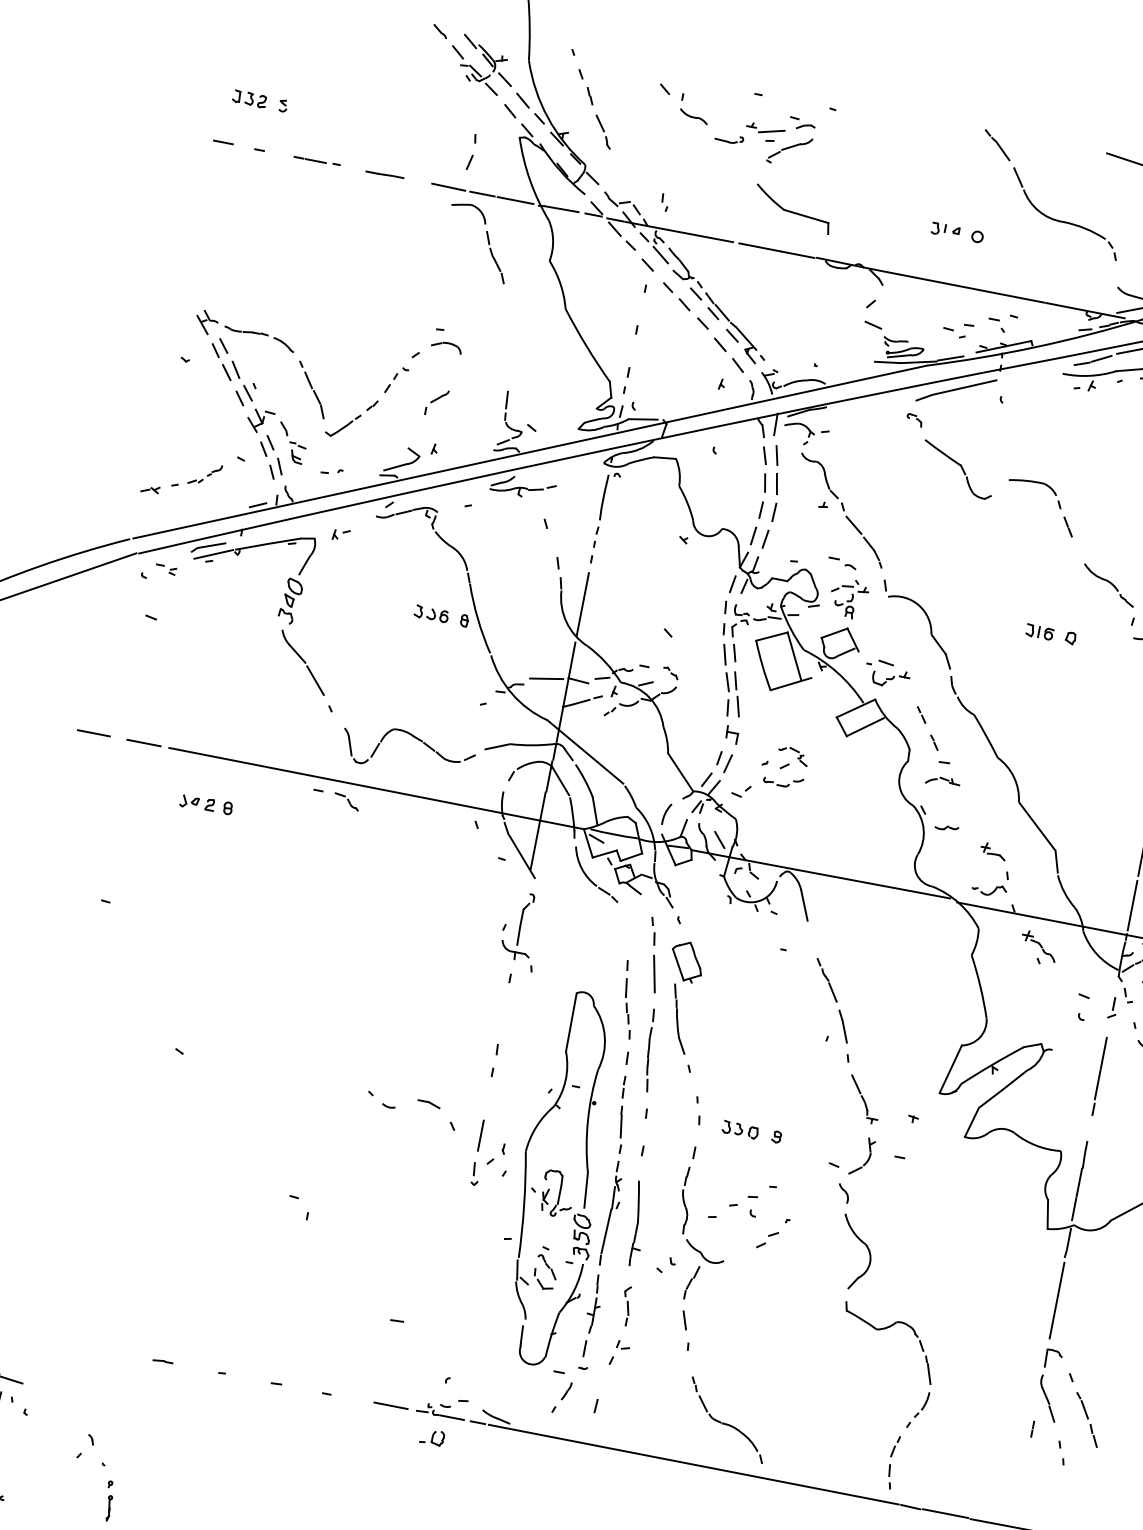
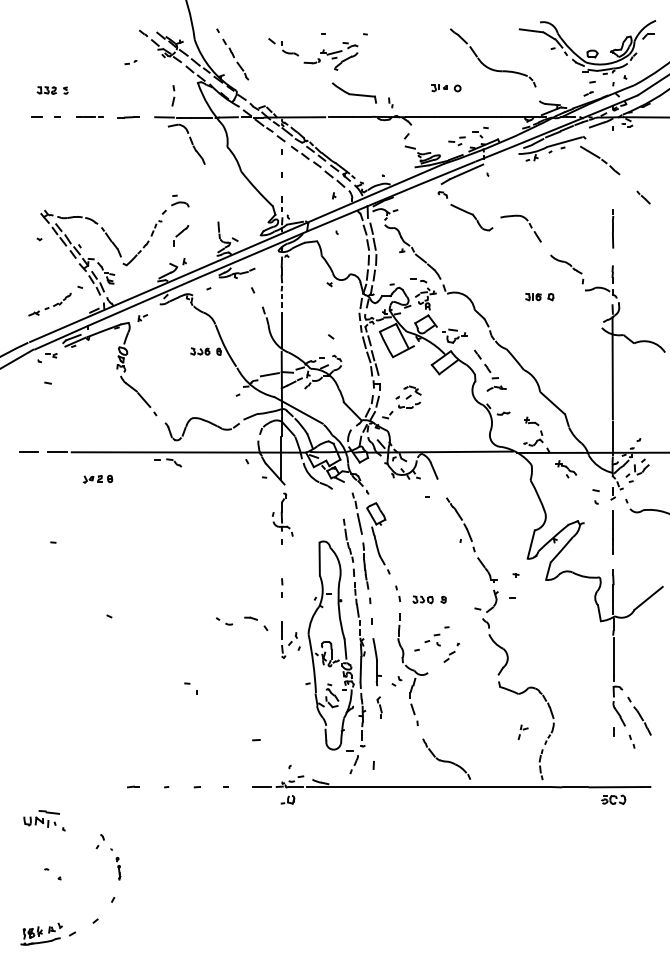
part: (664, 201) -> (390, 102), moved
part: (436, 401) -> (180, 235), size x1.4
part: (330, 471) -> (130, 62), moved
part: (618, 1351) -> (522, 731), moved

